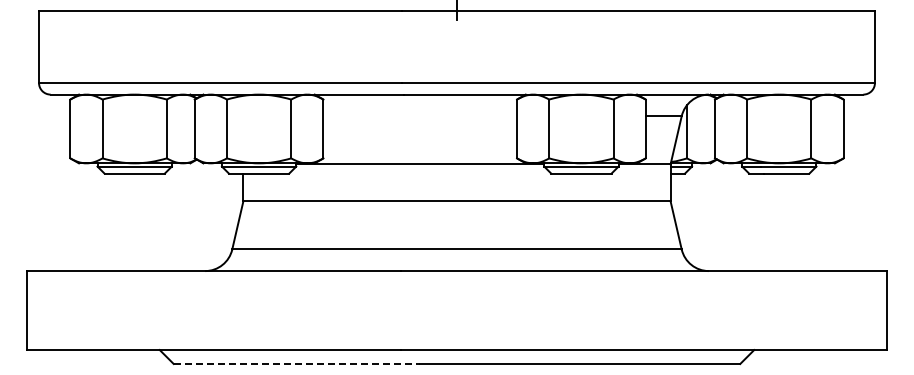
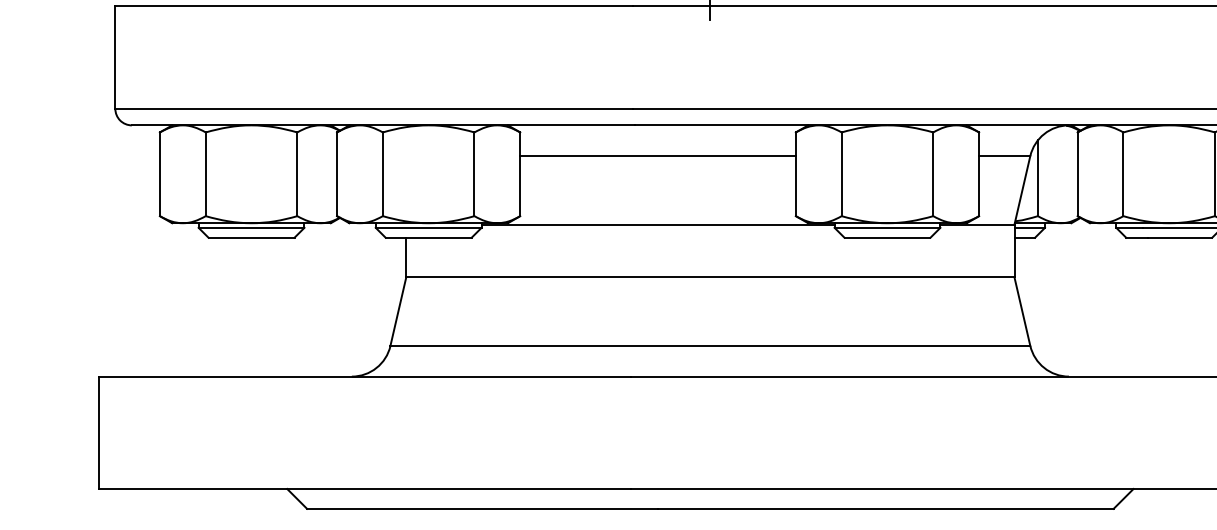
line: (420, 116) -> (658, 156), added
line: (297, 363) -> (483, 508), dashed -> solid

